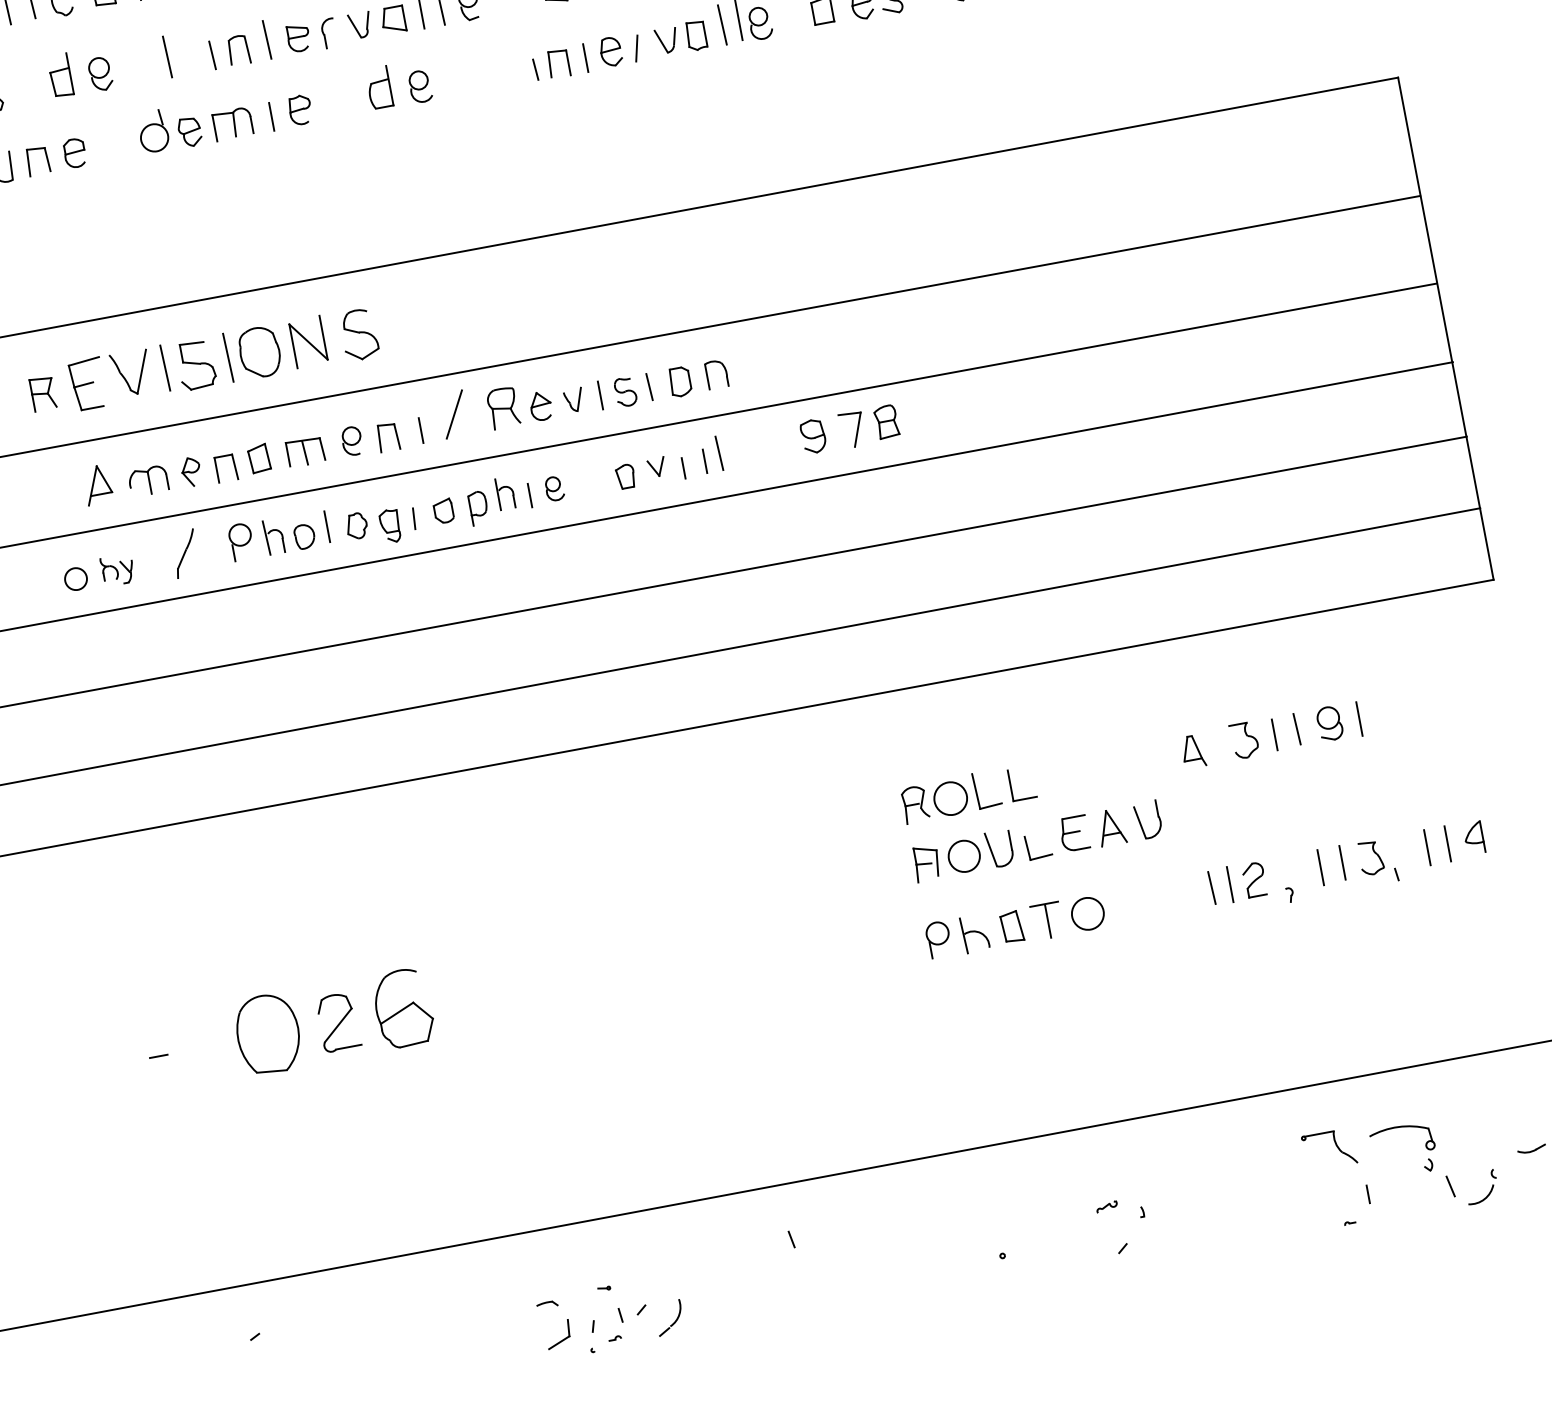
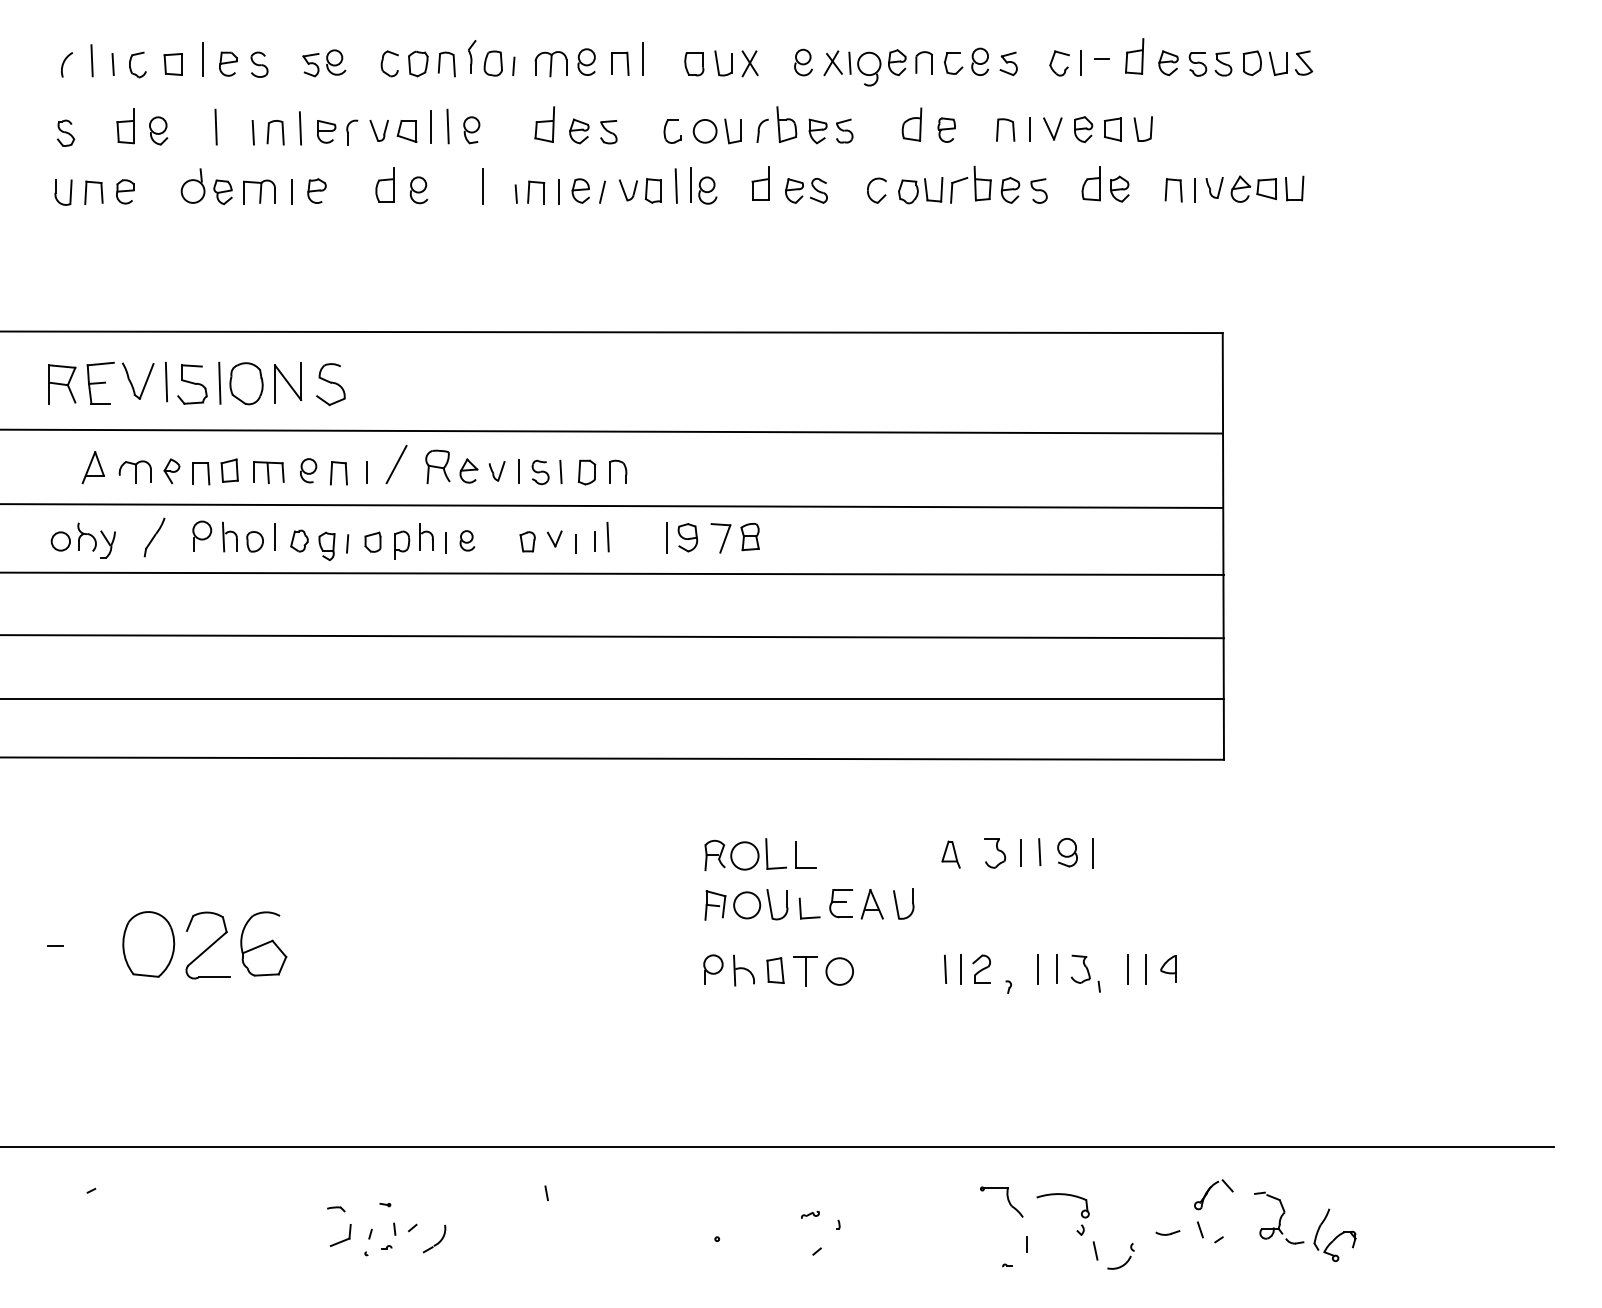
line: (495, 67) -> (483, 186), added
part: (43, 393) -> (62, 384), size x1.43
line: (789, 440) -> (667, 537), added
part: (117, 570) -> (96, 540), size x1.43
part: (337, 1022) -> (207, 945), size x1.43

